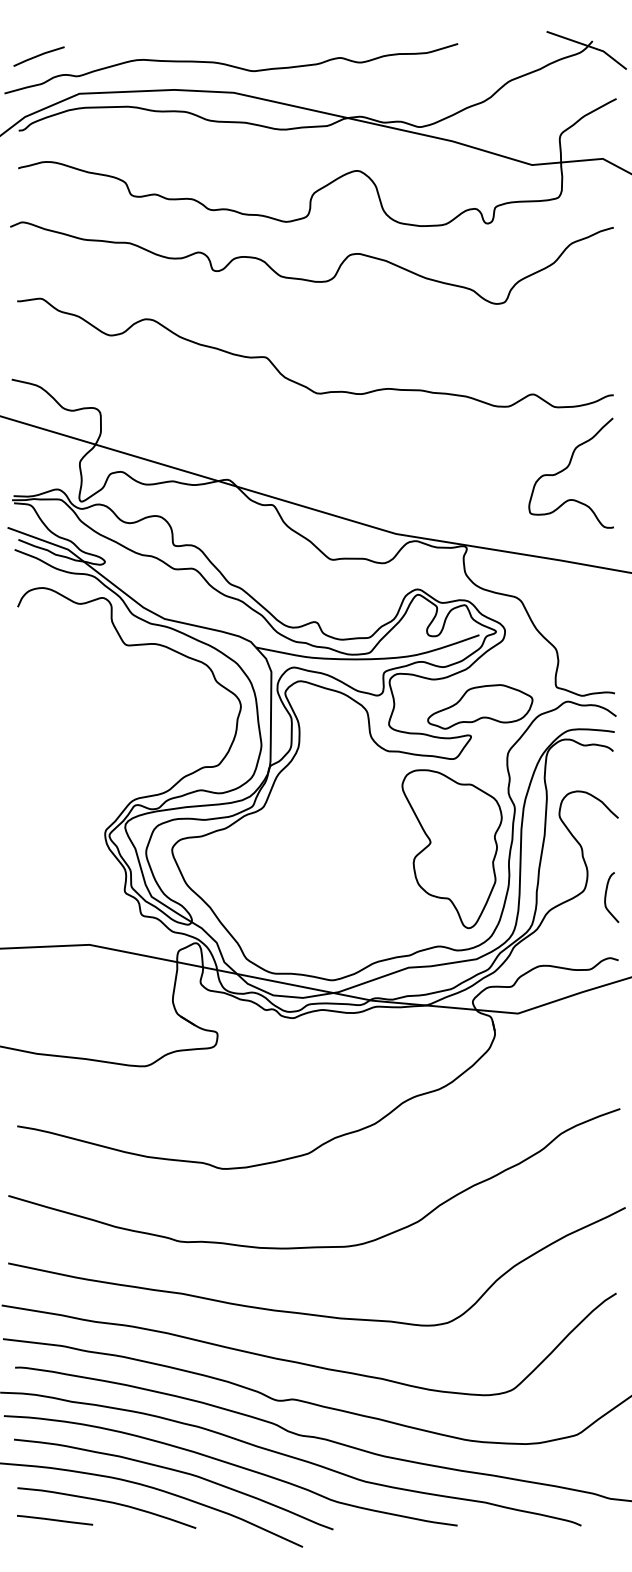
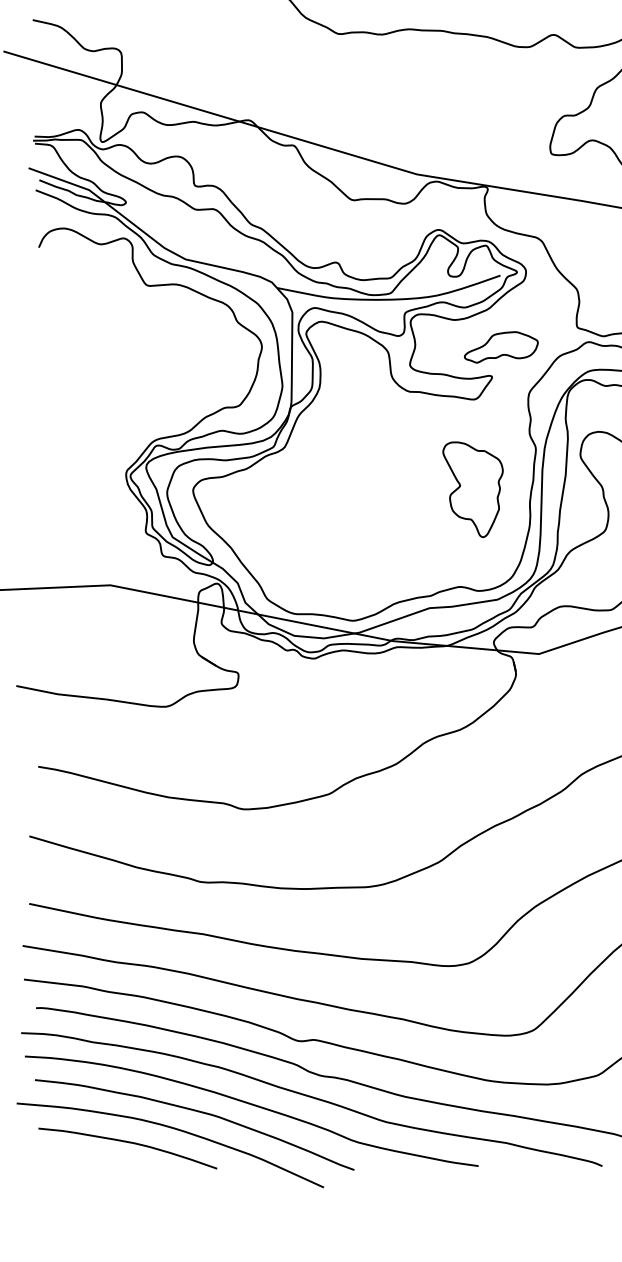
part: (480, 706) -> (501, 346), size x0.7
part: (451, 849) -> (472, 489), size x0.6
line: (55, 1520) -> (76, 1160), removed

